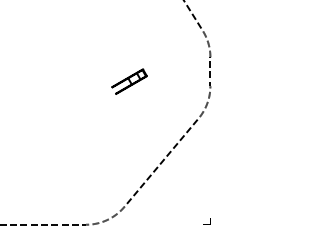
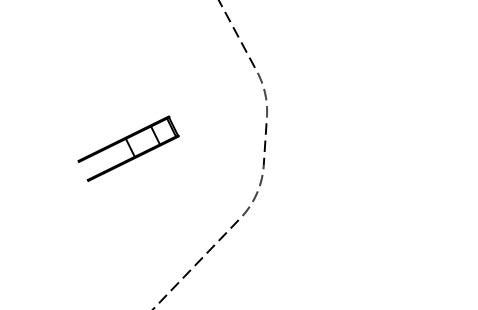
part: (129, 81) -> (128, 148), size x1.67

